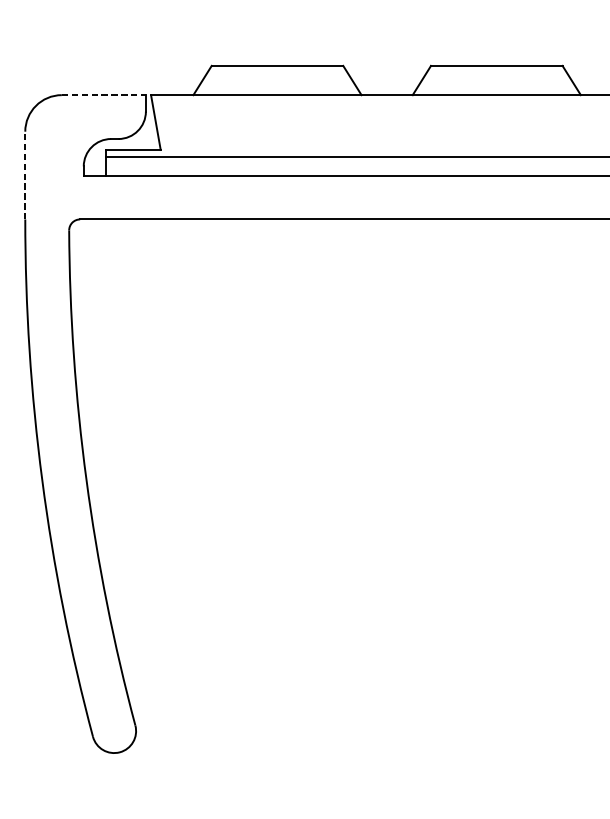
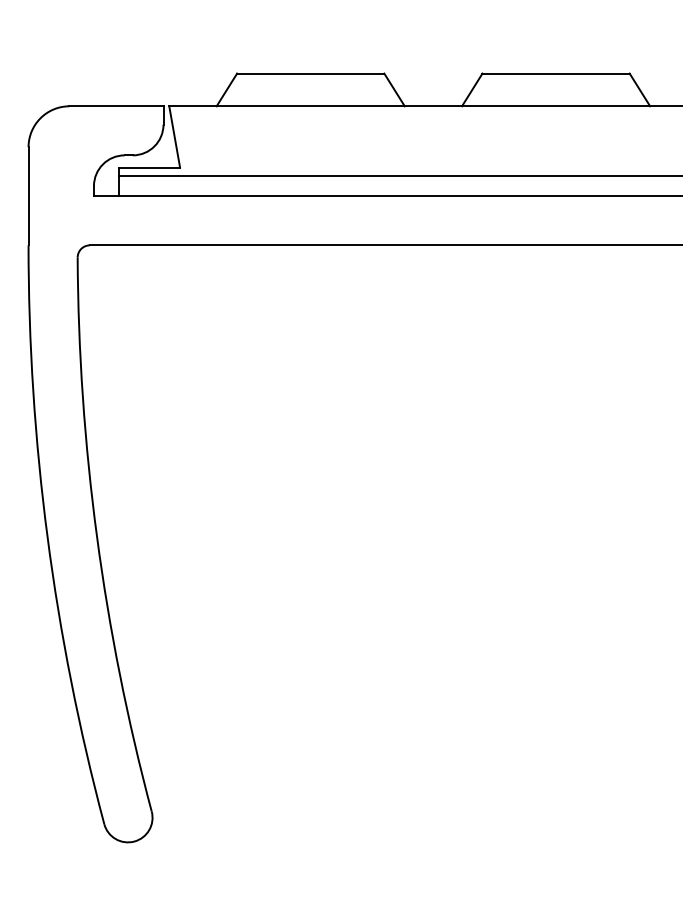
line: (103, 95) -> (116, 106), dashed -> solid
line: (25, 174) -> (28, 195), dashed -> solid

